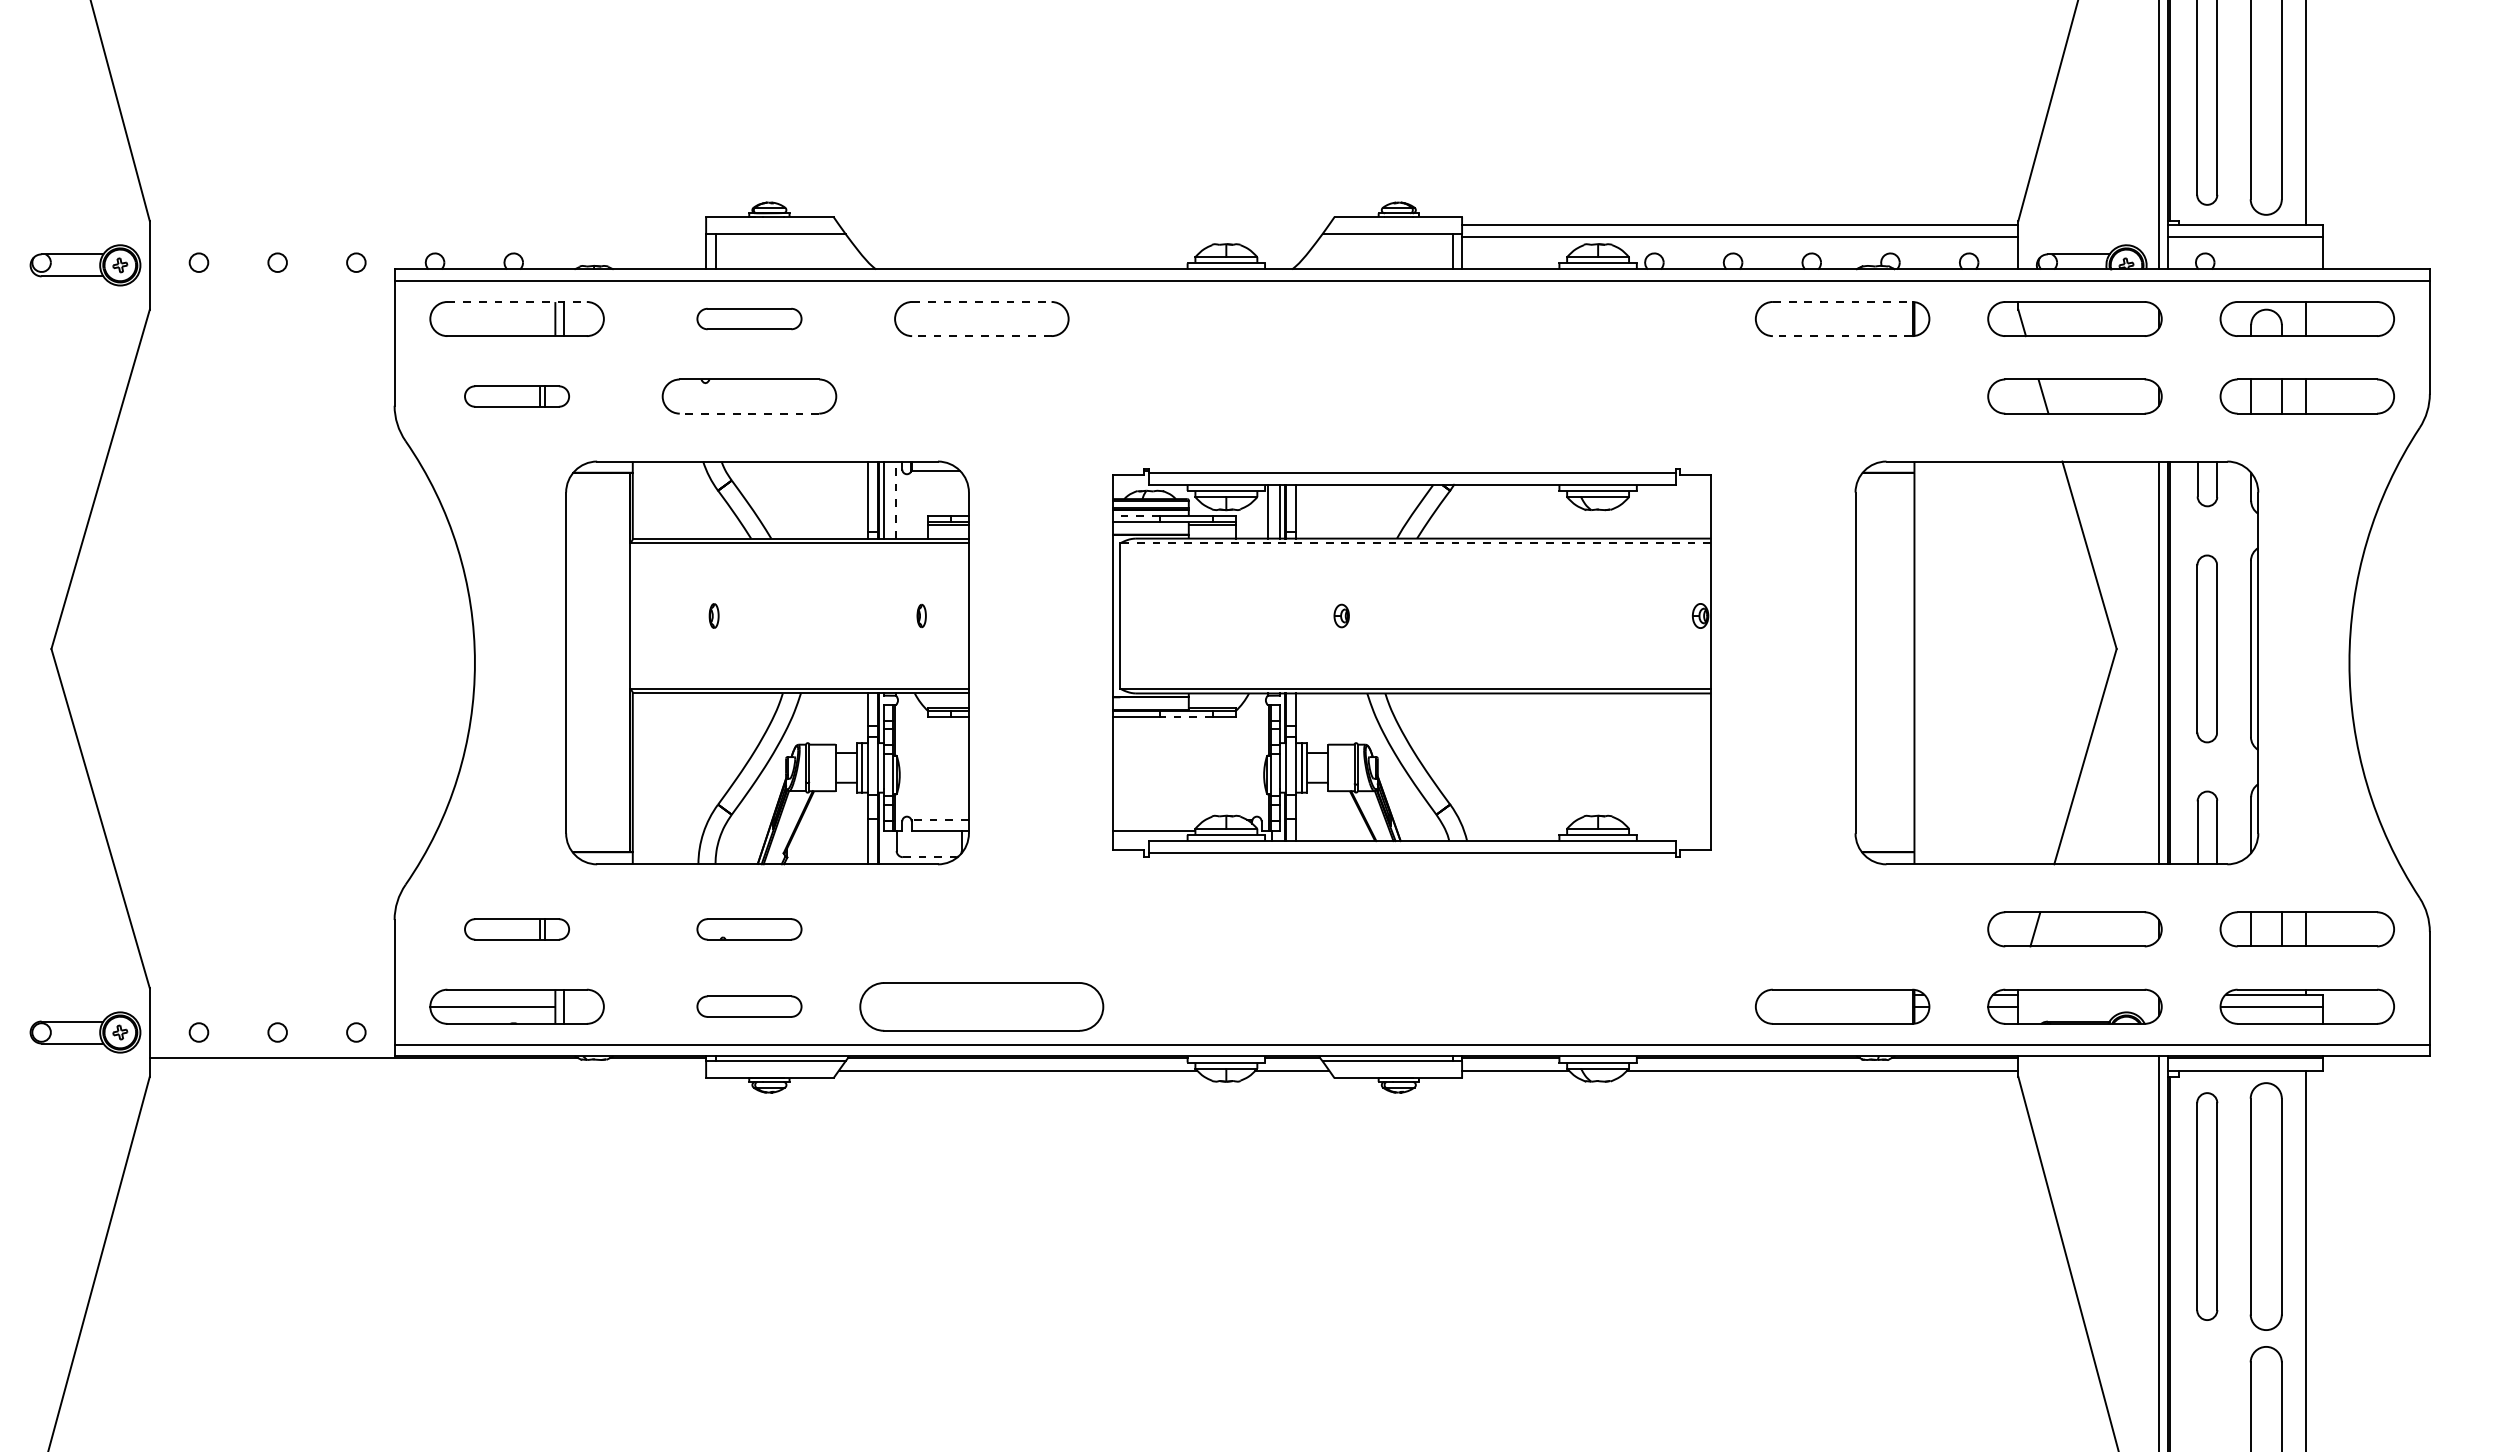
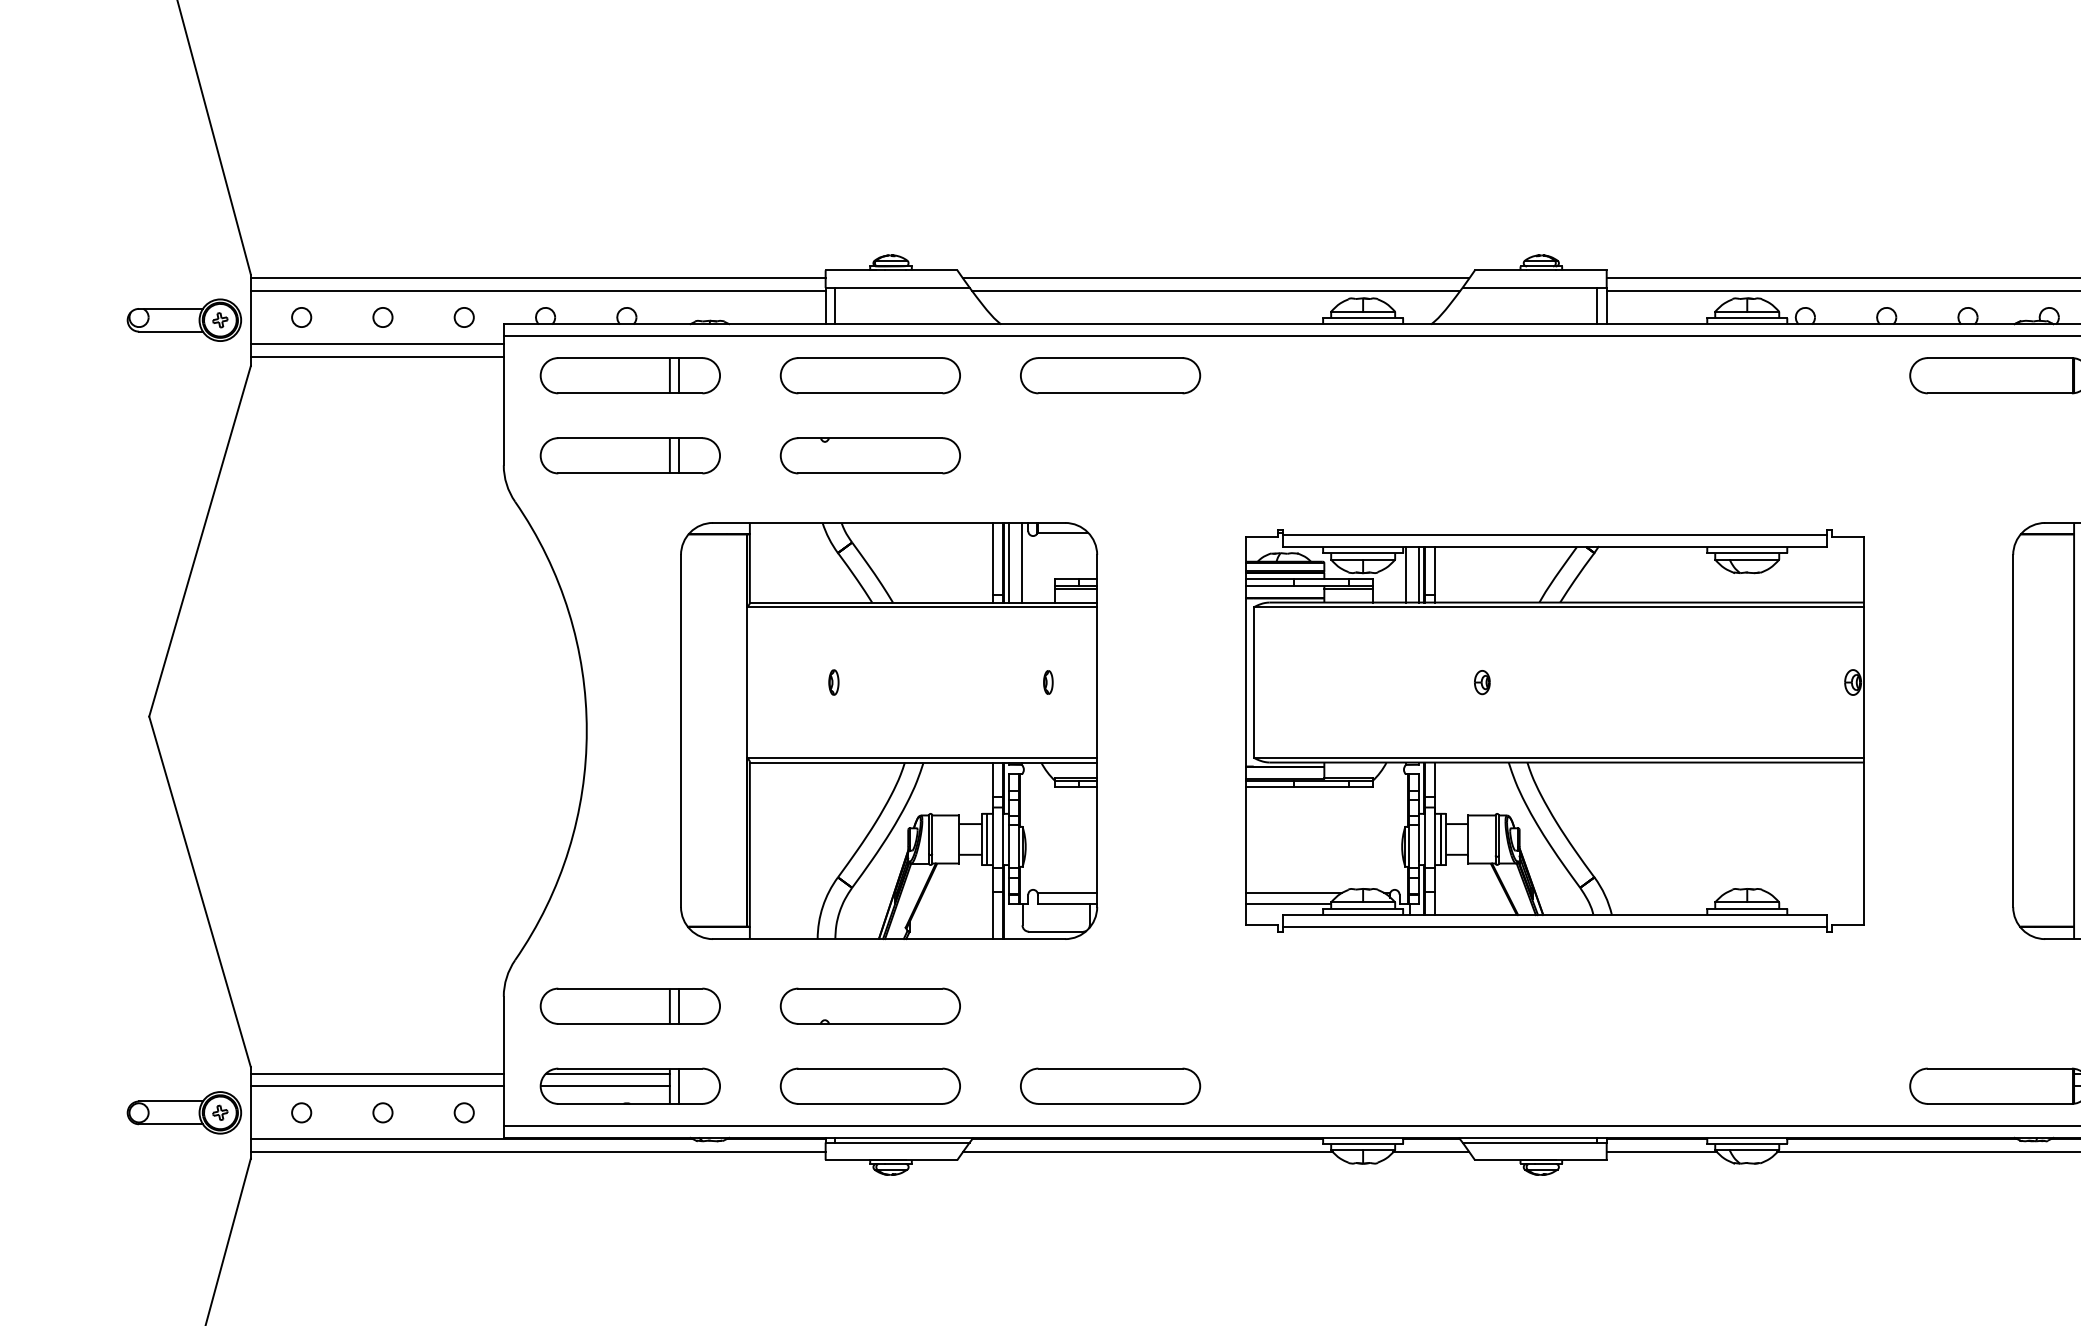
line: (427, 224) -> (537, 278), added
line: (1084, 224) -> (1216, 278), added
line: (427, 237) -> (537, 291), added
line: (1084, 237) -> (1216, 291), added
line: (271, 288) -> (376, 344), added
line: (271, 300) -> (376, 356), added
line: (517, 302) -> (630, 358), dashed -> solid
line: (981, 302) -> (1110, 358), dashed -> solid
line: (1842, 302) -> (1999, 358), dashed -> solid
part: (749, 318) -> (870, 375), size x1.67
line: (981, 336) -> (1110, 393), dashed -> solid
line: (1842, 336) -> (1999, 393), dashed -> solid
part: (516, 396) -> (629, 455), size x1.67
line: (749, 413) -> (870, 473), dashed -> solid
line: (896, 500) -> (1022, 563), dashed -> solid
line: (1136, 516) -> (1270, 579), dashed -> solid
line: (1415, 543) -> (1558, 607), dashed -> solid
line: (1186, 717) -> (1321, 787), dashed -> solid
line: (940, 819) -> (1067, 892), dashed -> solid
line: (1159, 819) -> (1294, 892), added
line: (929, 857) -> (1056, 932), dashed -> solid
part: (516, 929) -> (629, 1006), size x1.67
part: (749, 929) -> (870, 1006), size x1.67
line: (271, 994) -> (376, 1073), added
line: (495, 994) -> (608, 1073), added
line: (271, 1006) -> (376, 1085), added
part: (749, 1006) -> (870, 1085), size x1.67
part: (981, 1006) -> (1110, 1085), size x0.71
line: (427, 1070) -> (537, 1152), added

